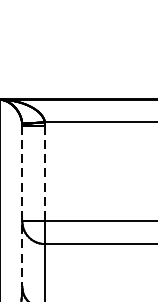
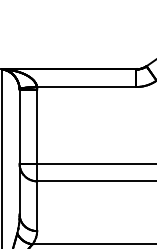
line: (45, 174) -> (37, 127), dashed -> solid
line: (22, 206) -> (19, 152), dashed -> solid

